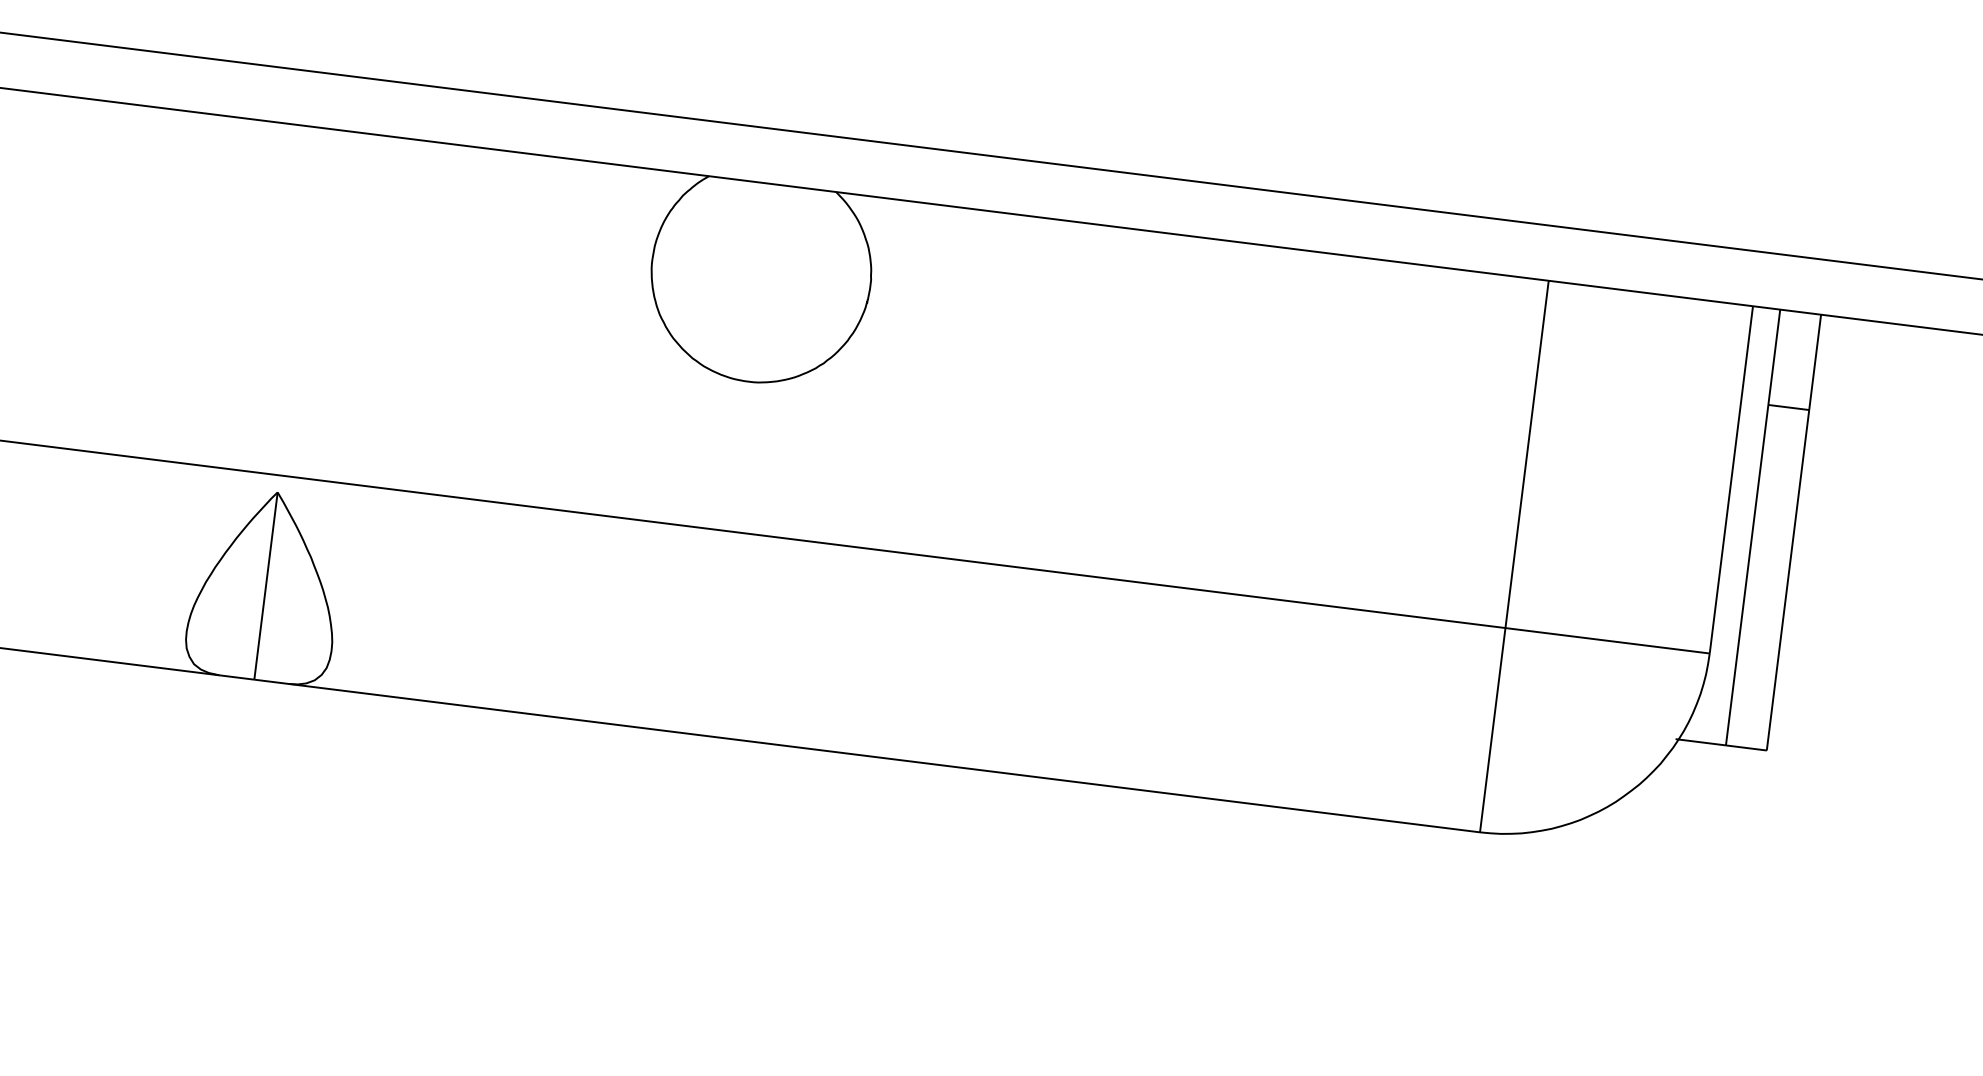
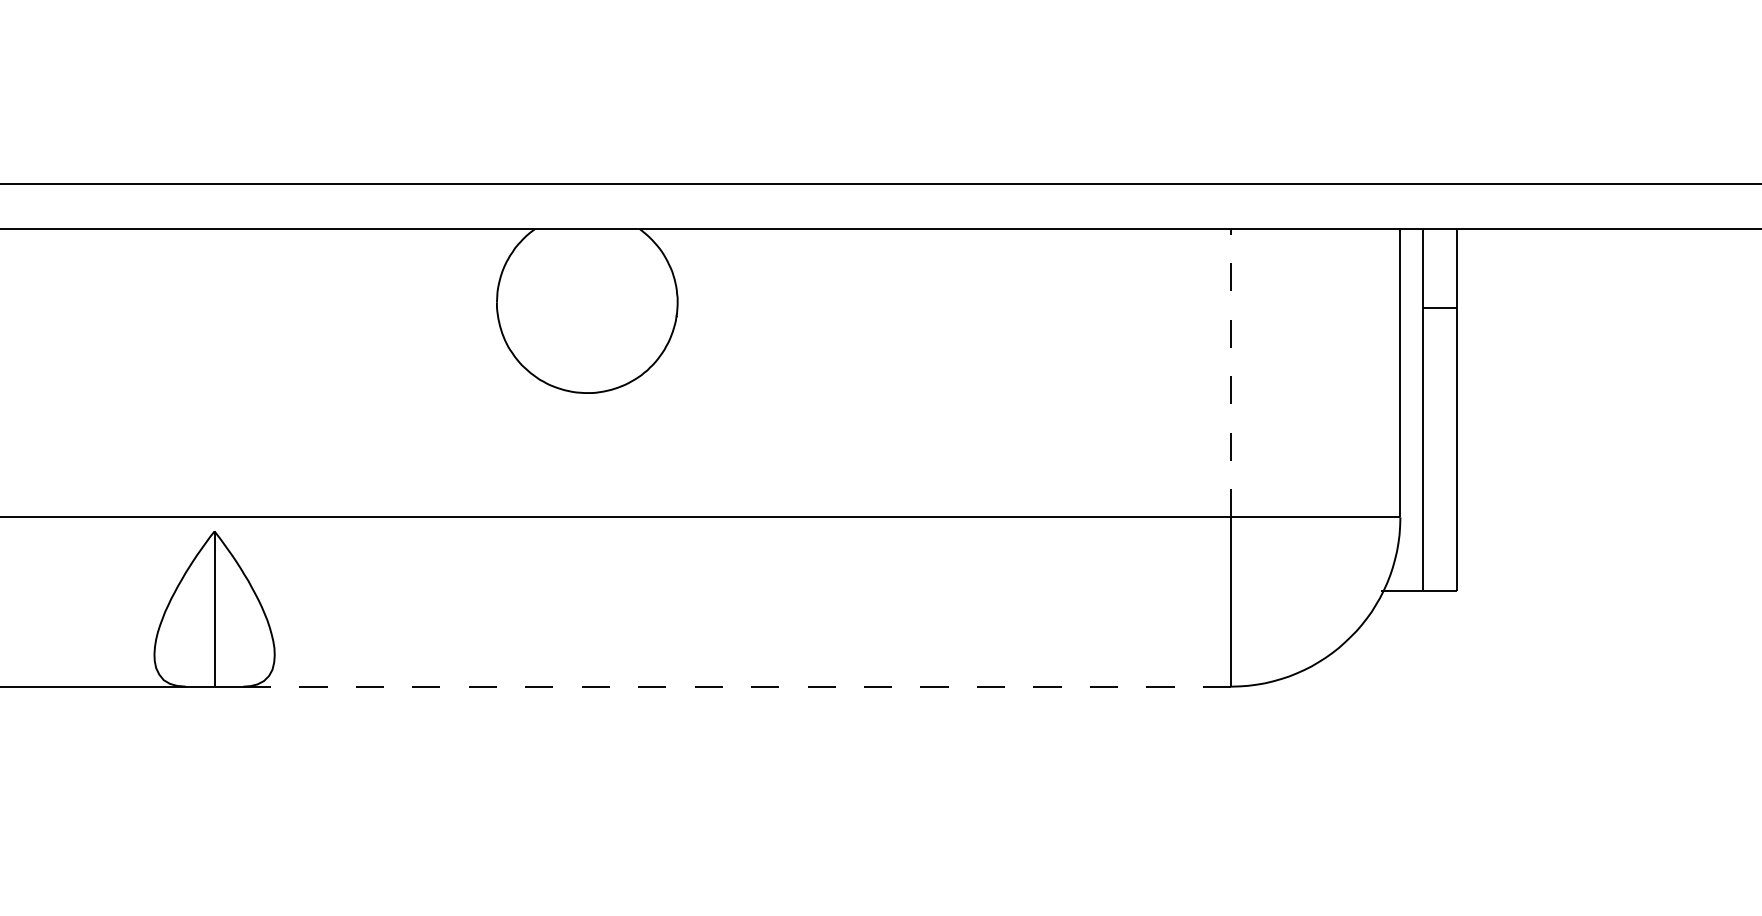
line: (1527, 454) -> (1231, 373), solid -> dashed
line: (884, 757) -> (737, 686), solid -> dashed

